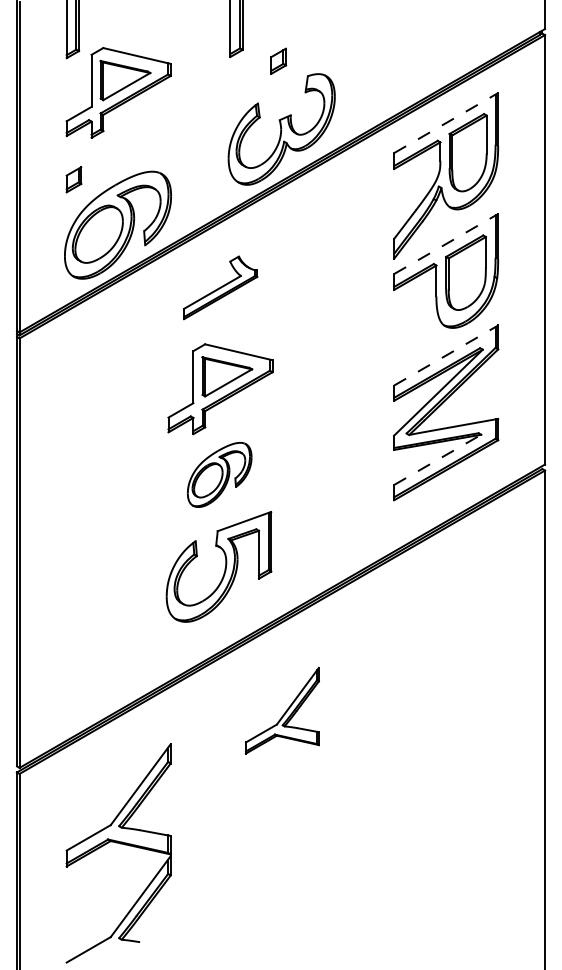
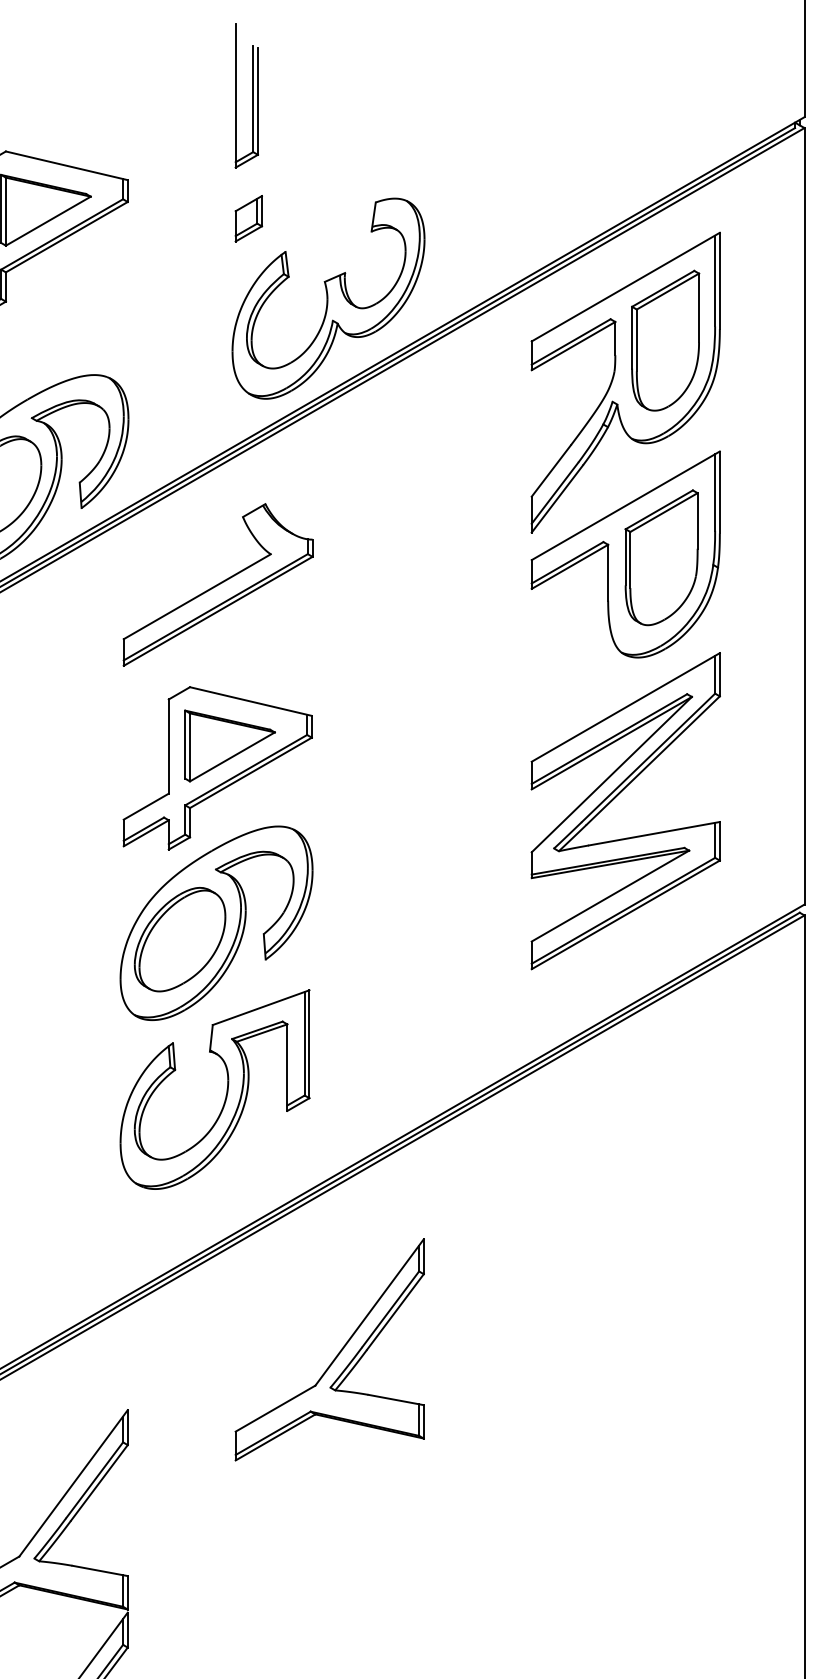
part: (278, 60) -> (248, 217), moved
line: (446, 122) -> (626, 286), dashed -> solid
line: (446, 243) -> (626, 504), dashed -> solid
part: (220, 287) -> (217, 584), size x1.43
line: (446, 355) -> (626, 707), dashed -> solid
line: (438, 459) -> (611, 895), dashed -> solid
part: (219, 474) -> (215, 922), size x1.67
part: (282, 710) -> (329, 1349), size x1.43

